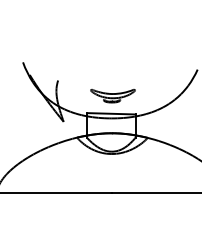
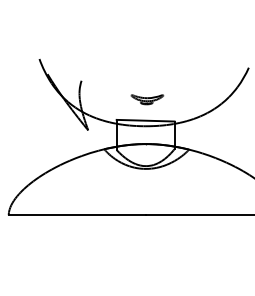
part: (113, 96) -> (147, 99), size x0.6

